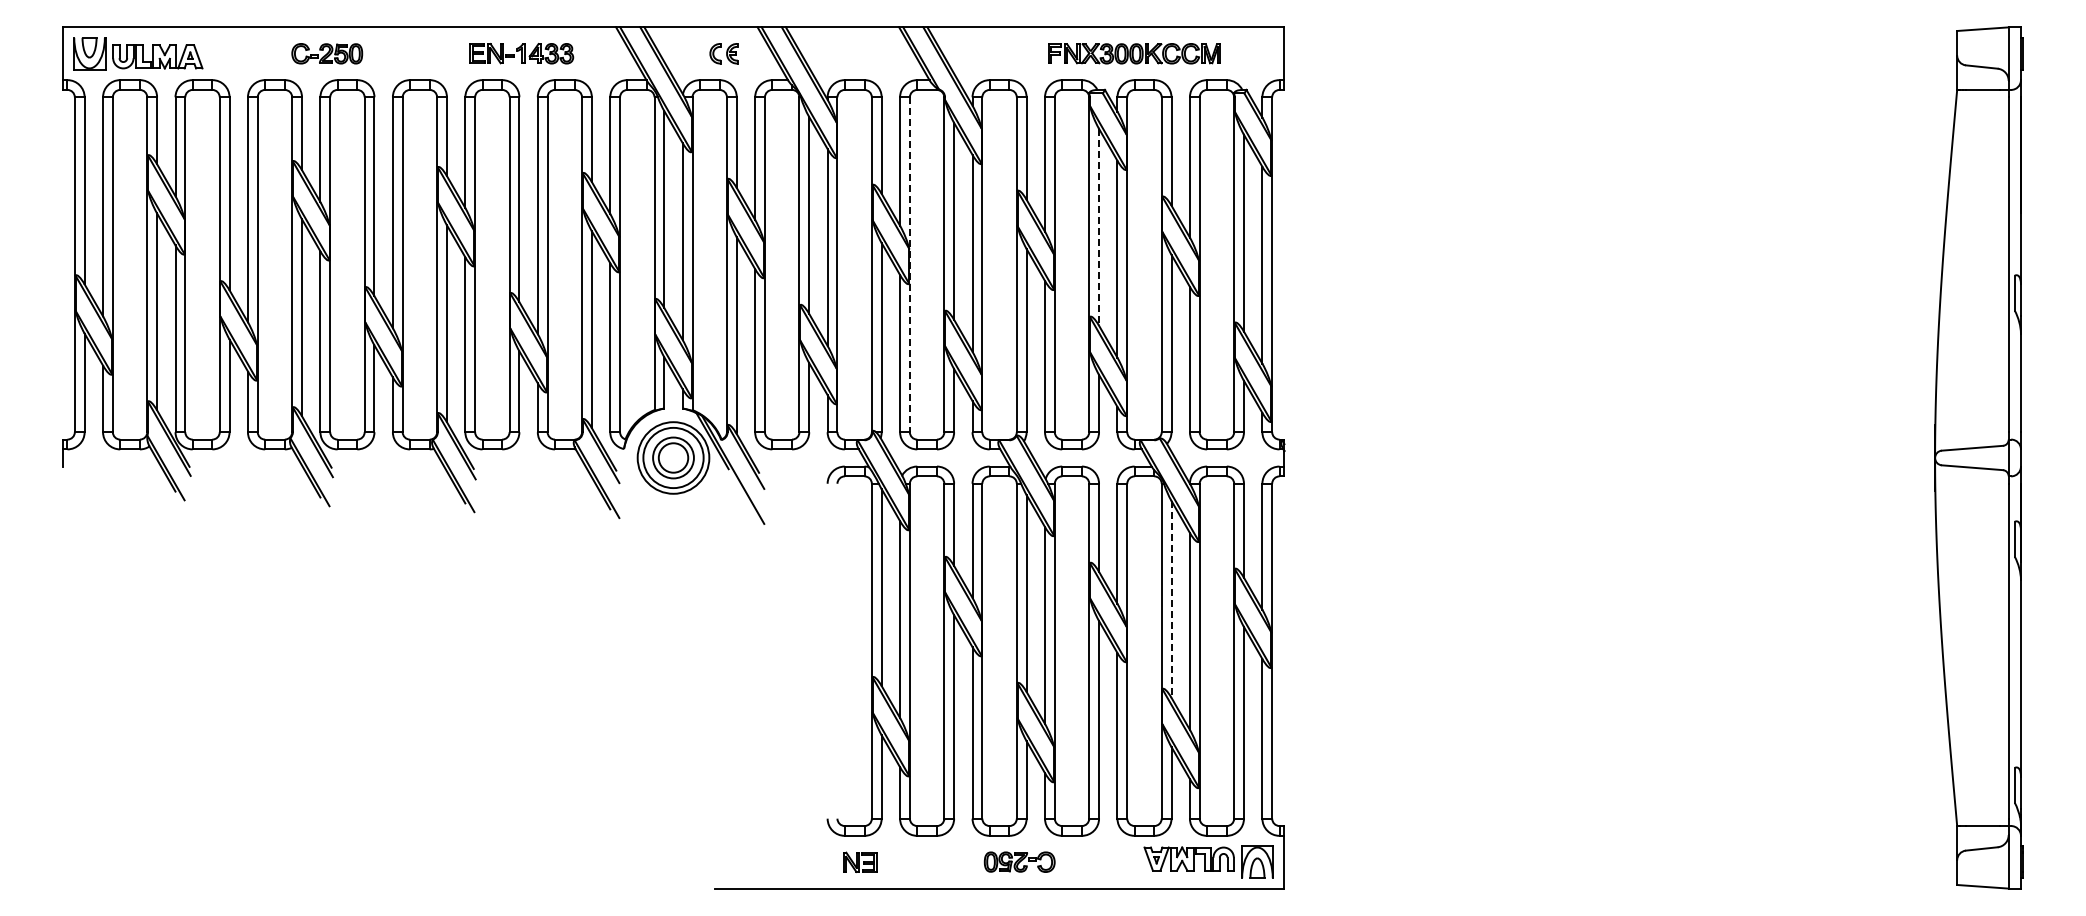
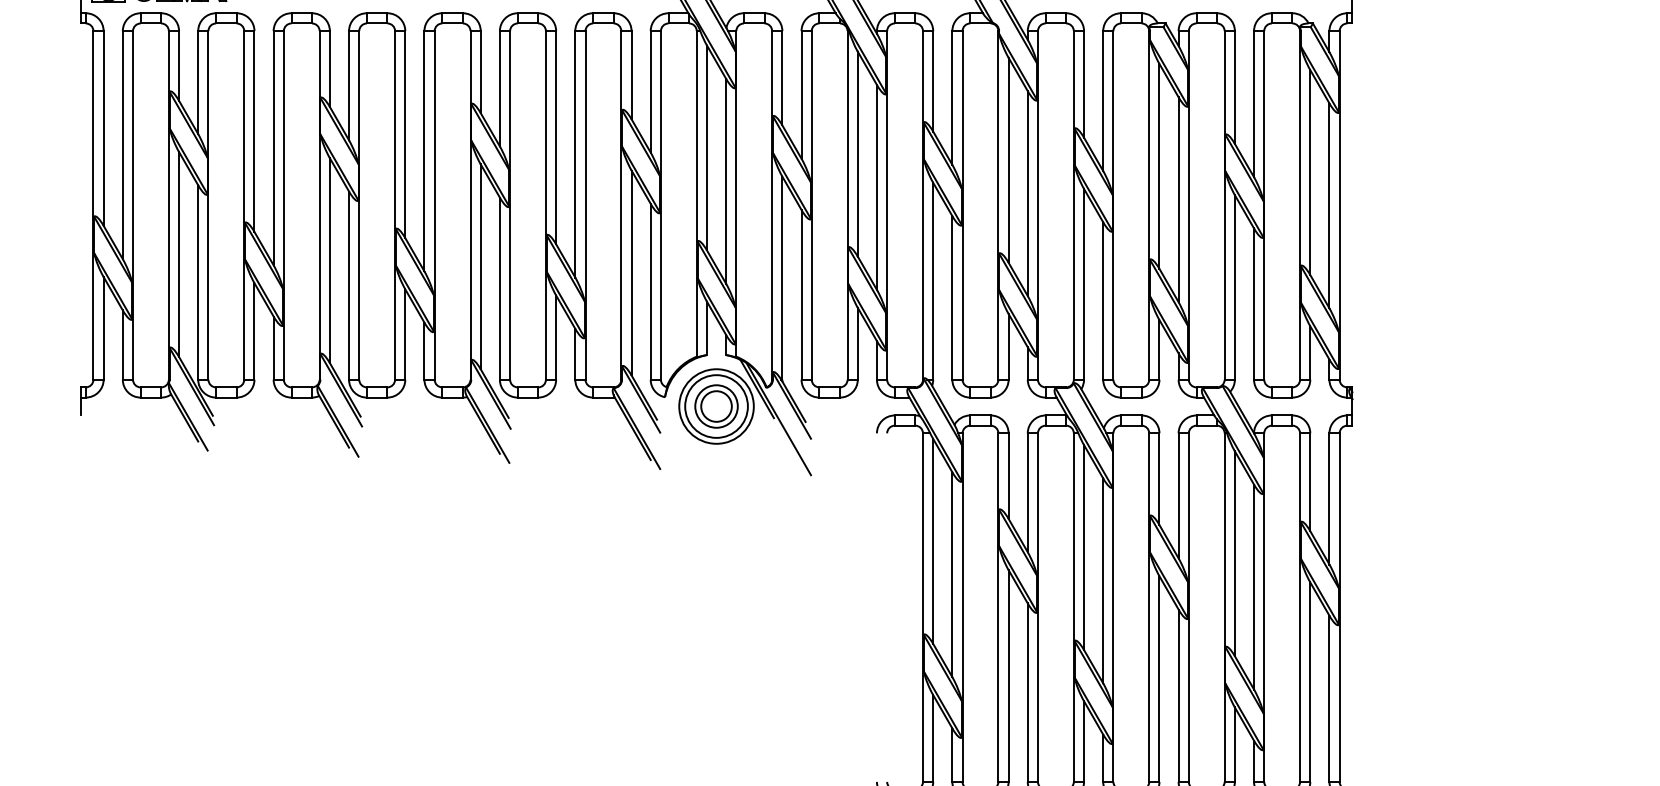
line: (1099, 227) -> (1159, 166), dashed -> solid
line: (909, 265) -> (962, 206), dashed -> solid
line: (1171, 599) -> (1234, 553), dashed -> solid

